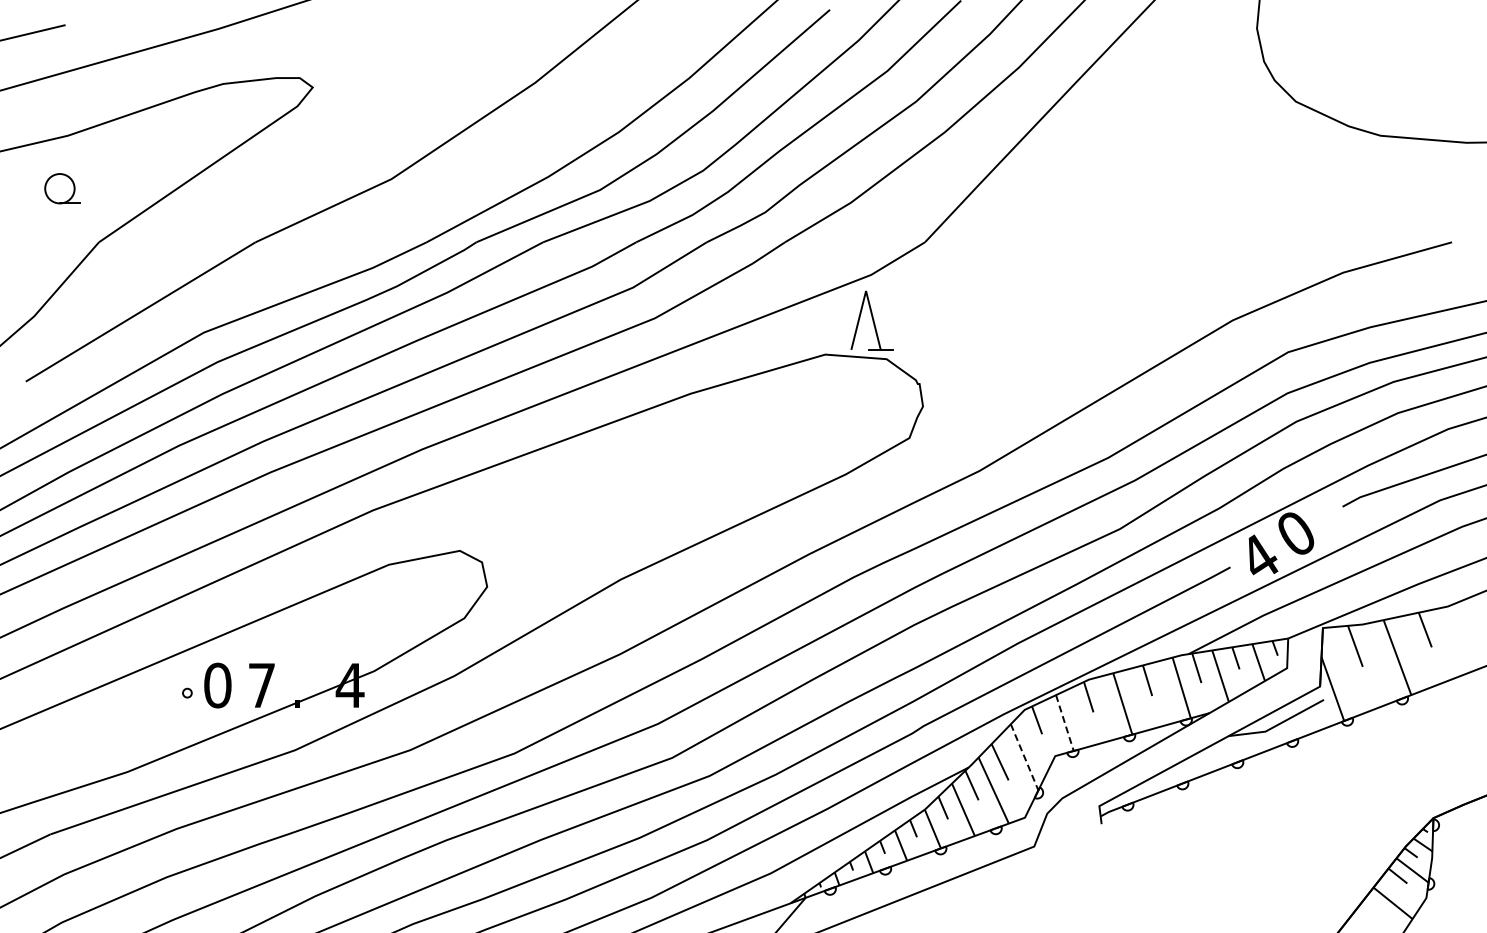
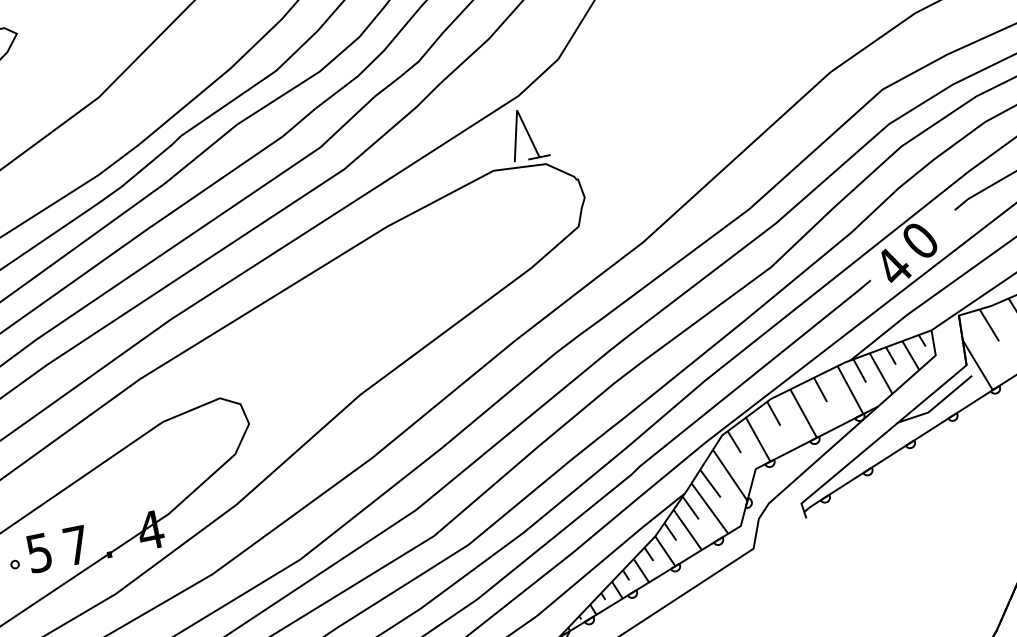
text: (217, 685) -> (39, 553), 0 -> 5
line: (1065, 723) -> (758, 439), dashed -> solid
line: (1024, 757) -> (730, 475), dashed -> solid

